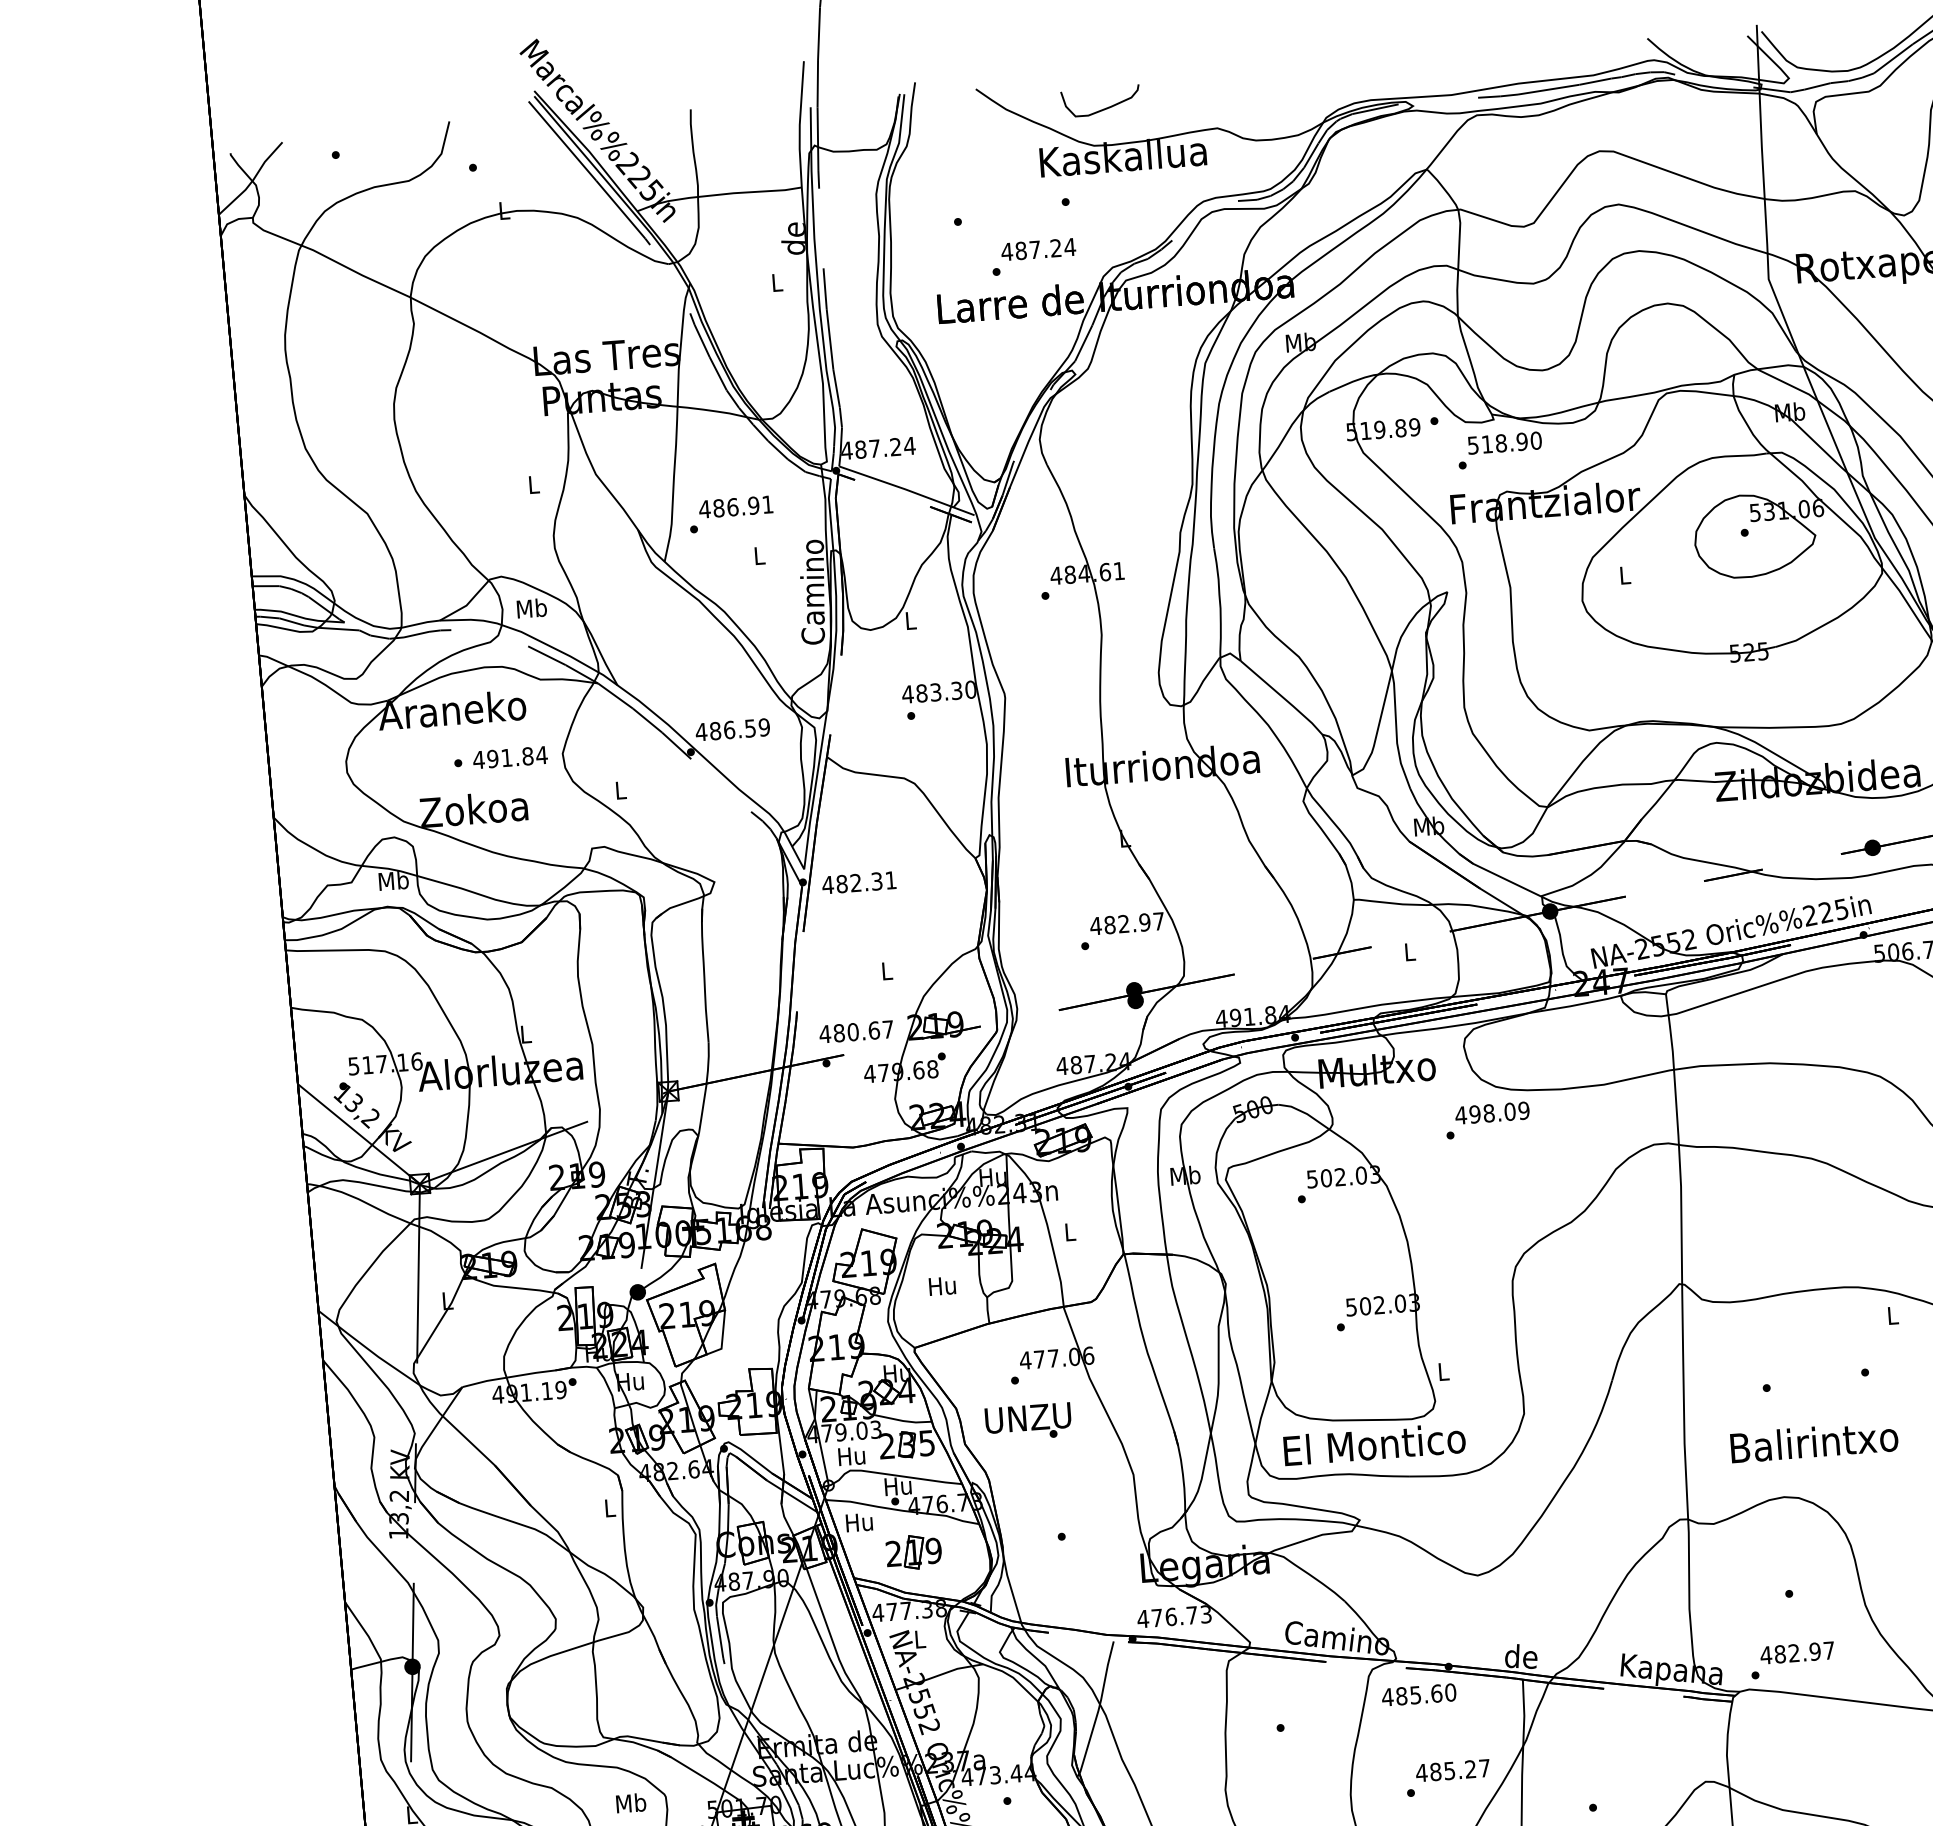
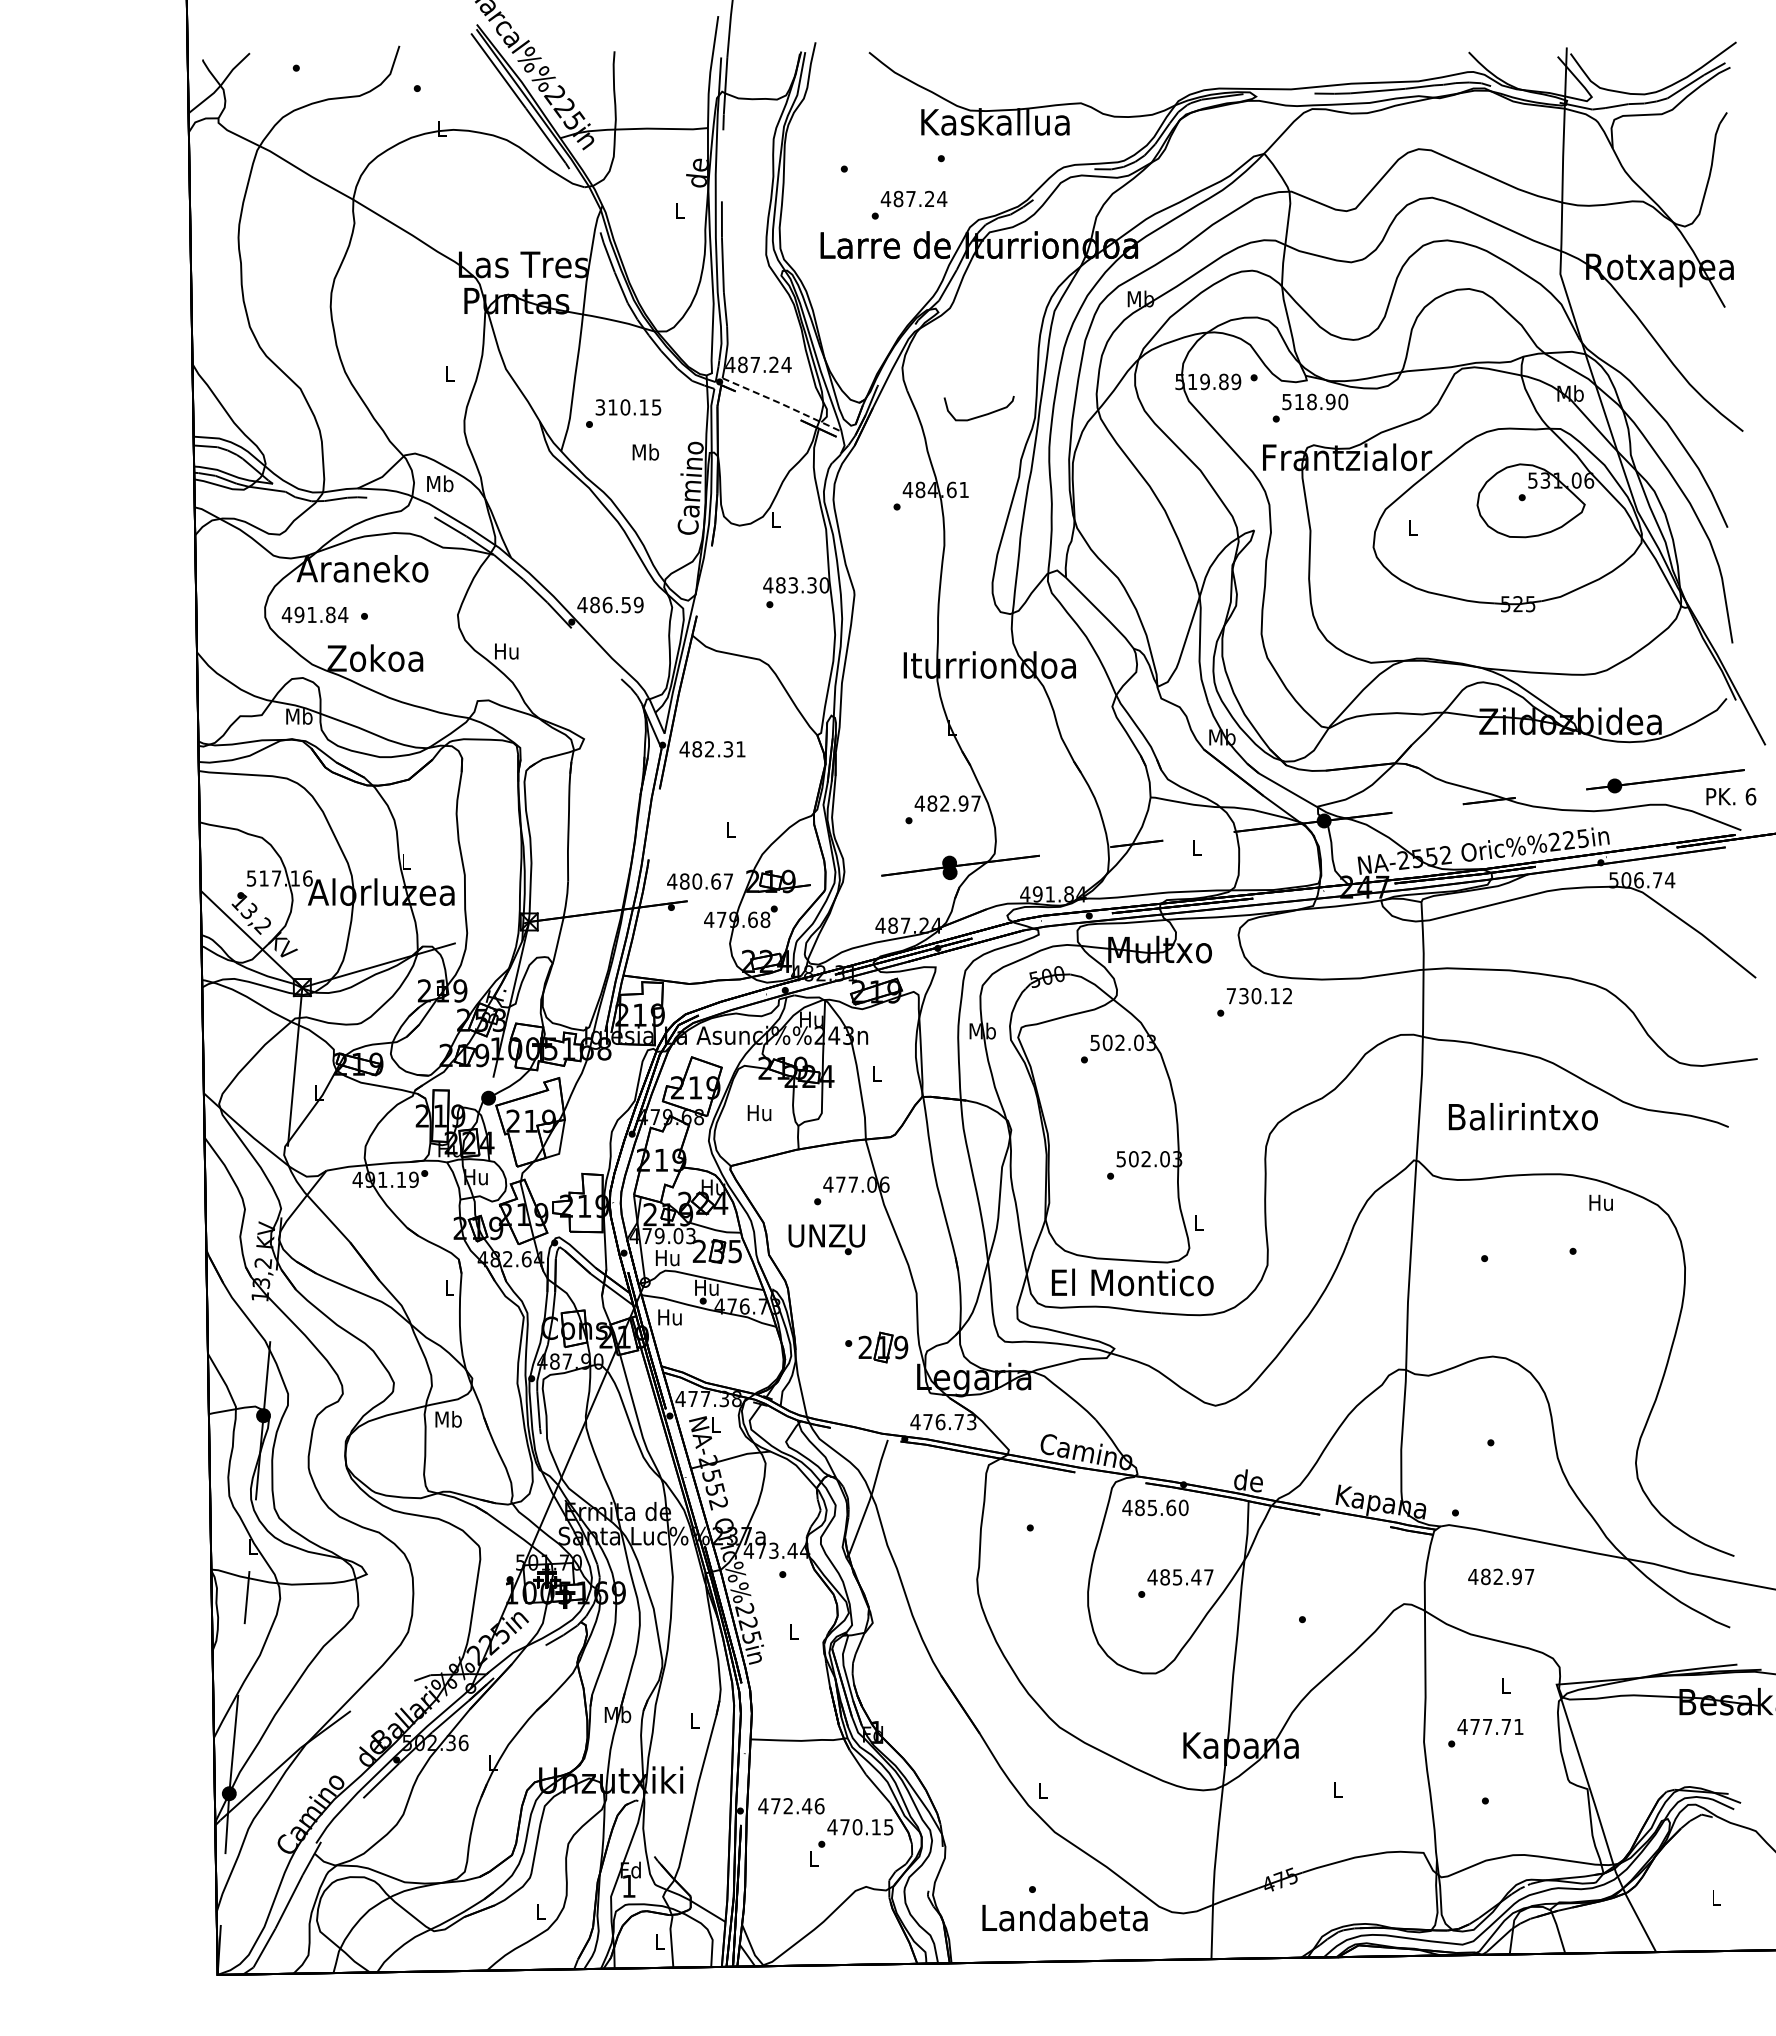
curve: (1101, 109) -> (979, 415), moved
line: (906, 489) -> (780, 403), solid -> dashed
text: (736, 507) -> (628, 407), 486.91 -> 310.15
text: (759, 554) -> (645, 451), L -> Mb
text: (509, 757) -> (314, 614), moved
text: (620, 790) -> (506, 651), L -> Hu
text: (1492, 1113) -> (1259, 996), 498.09 -> 730.12
text: (1891, 1315) -> (1600, 1202), L -> Hu
text: (1814, 1441) -> (1523, 1116), moved
part: (914, 1552) -> (883, 1347), moved
text: (1797, 1652) -> (1501, 1576), moved
text: (1470, 1769) -> (1196, 1577), 485.27 -> 485.47
text: (631, 1803) -> (448, 1419), moved

